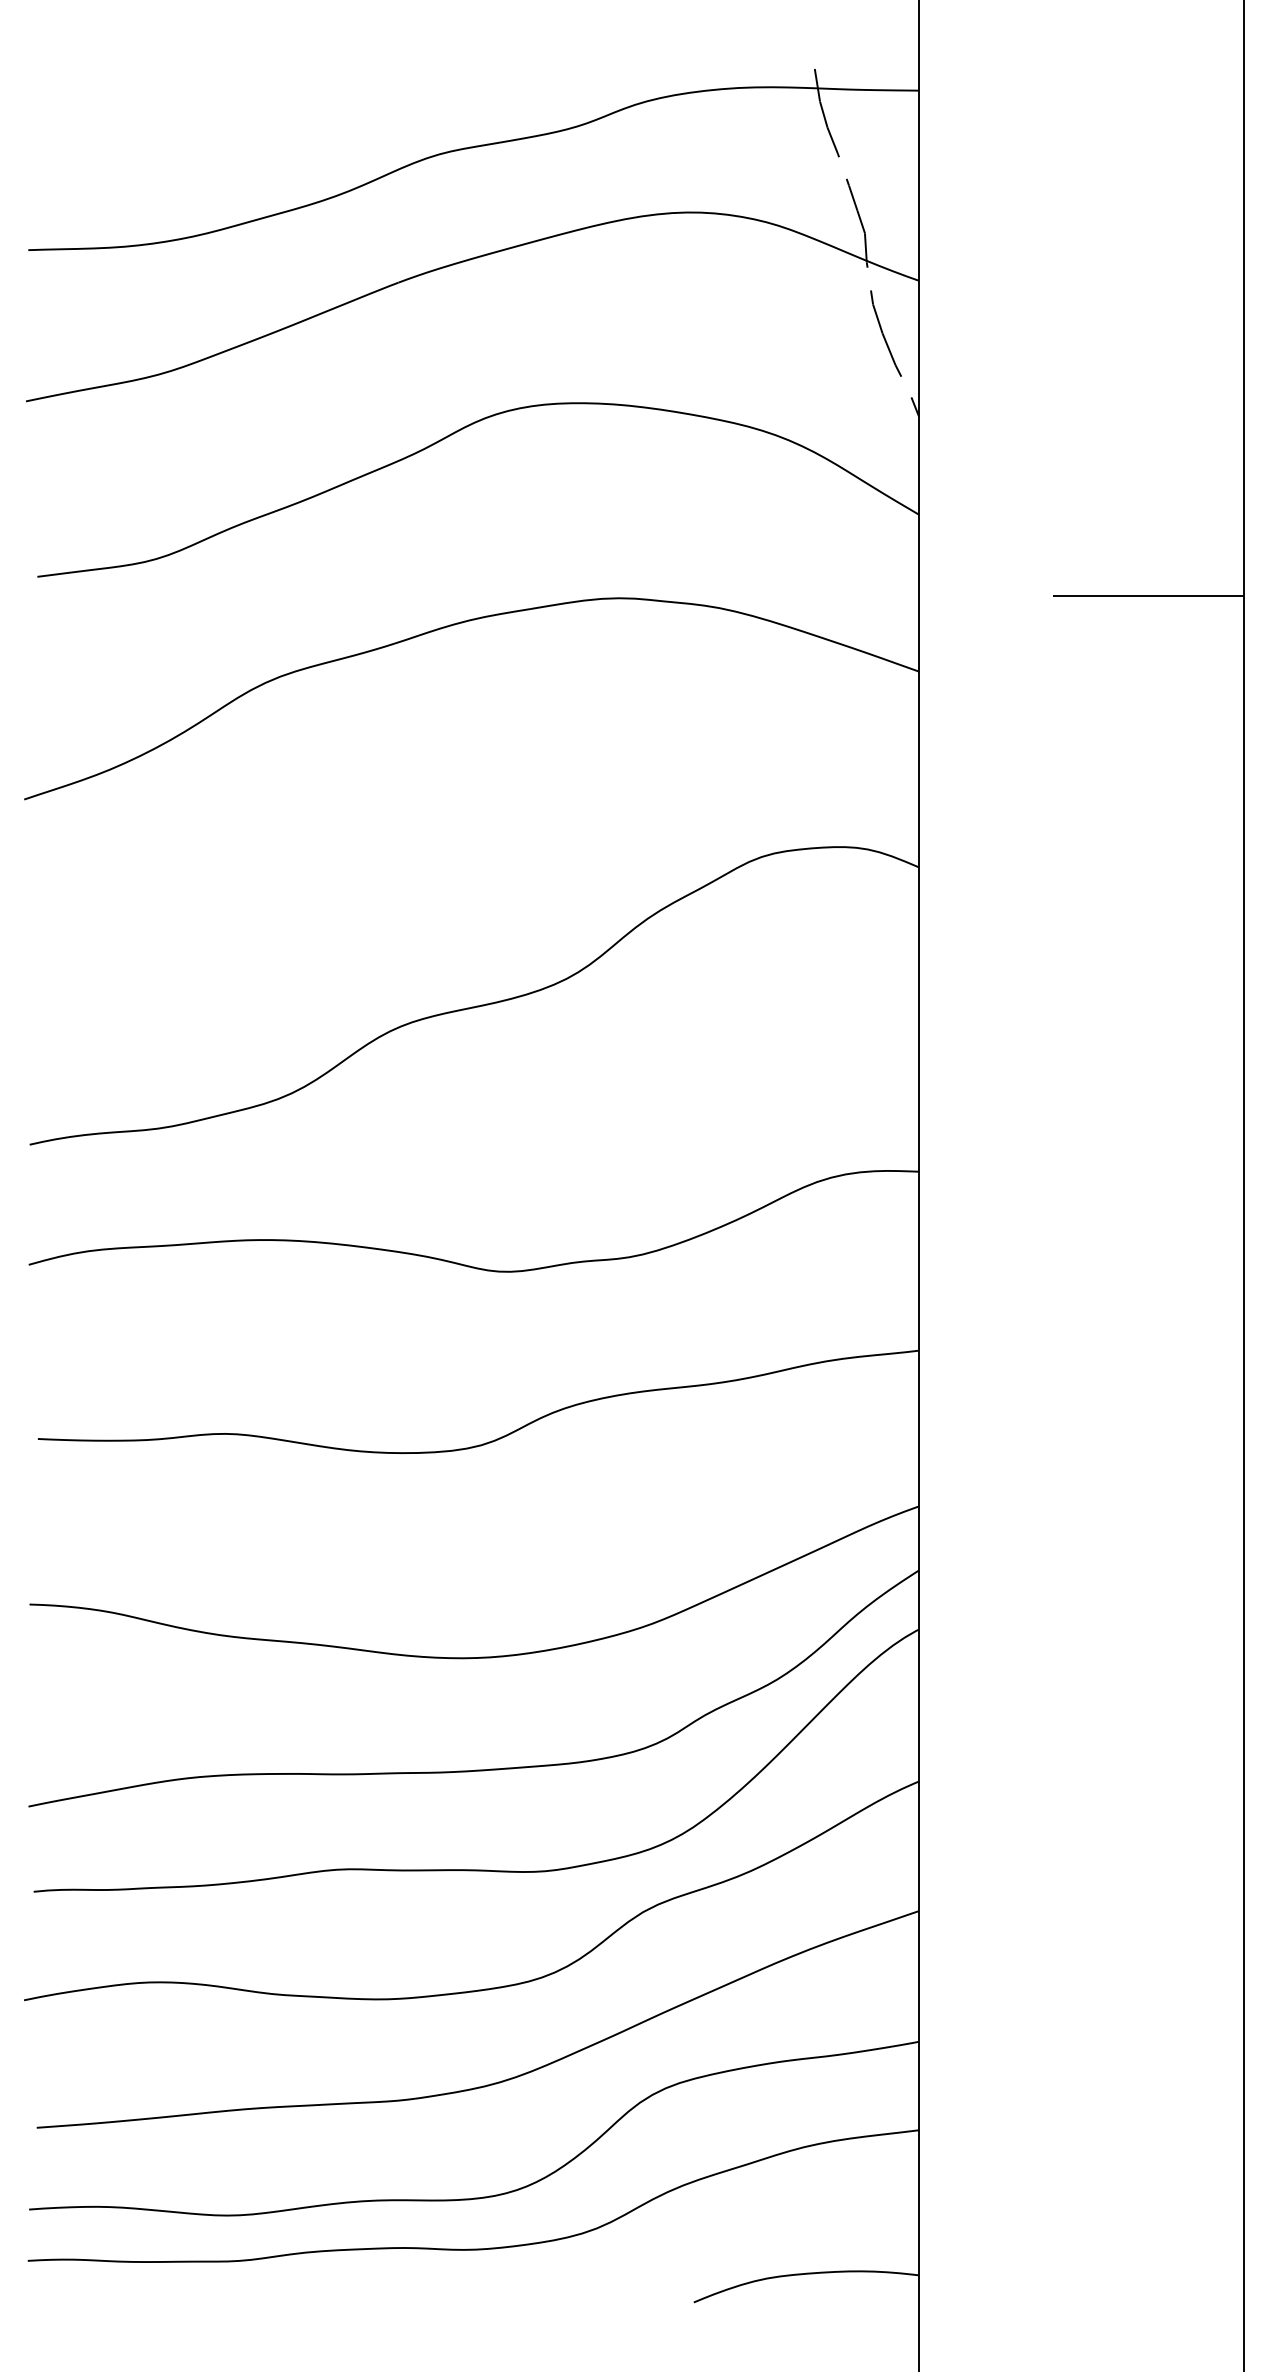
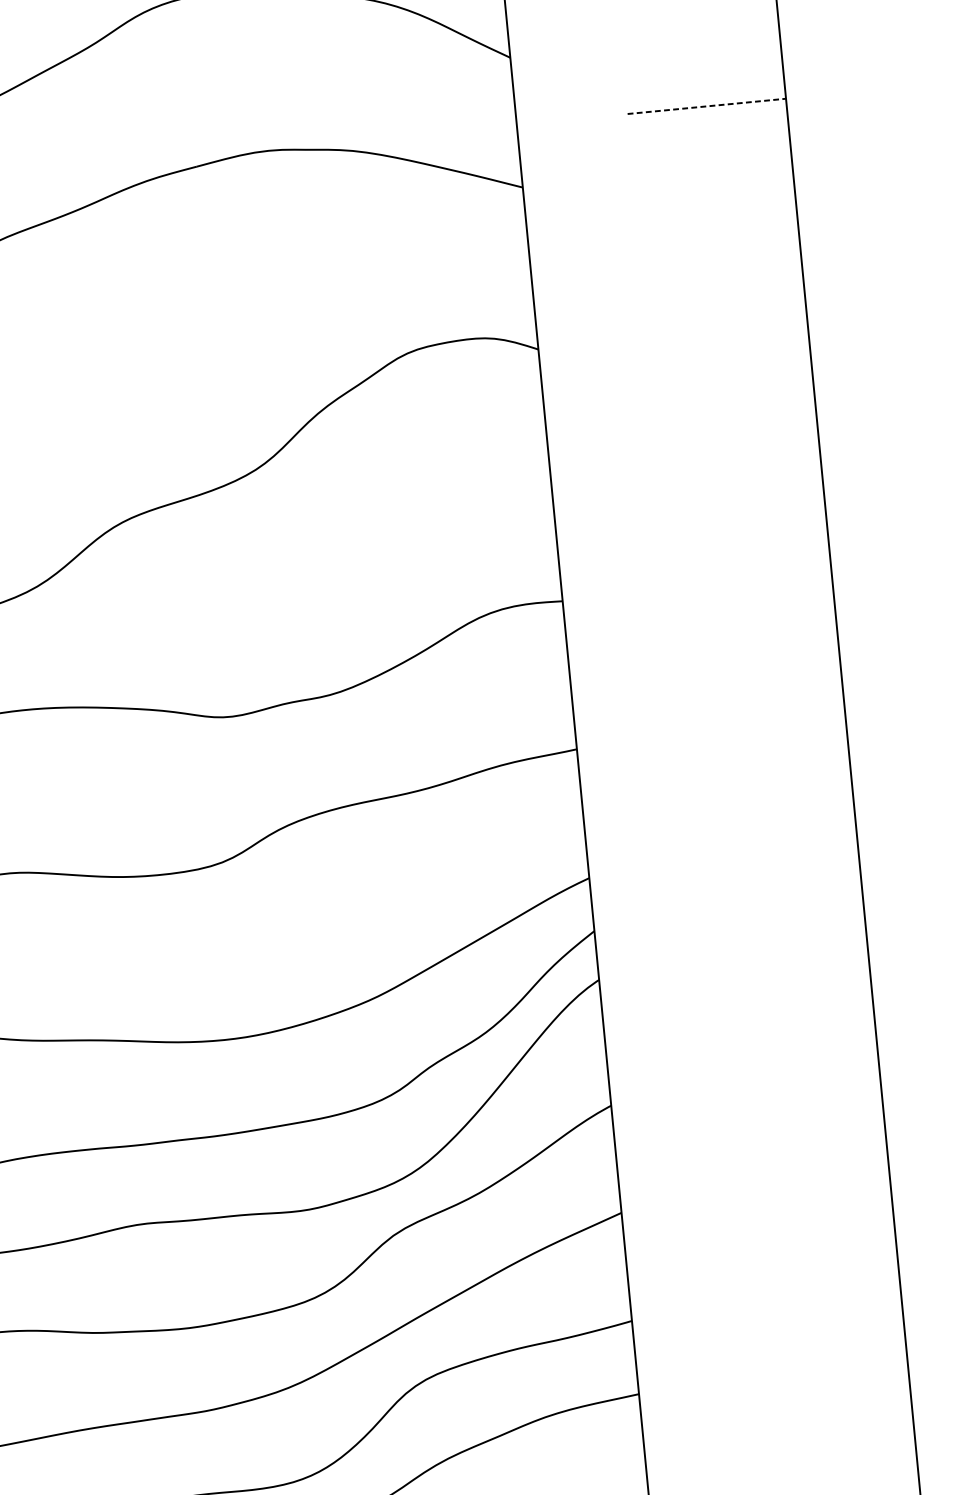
line: (1148, 595) -> (706, 106), solid -> dashed

